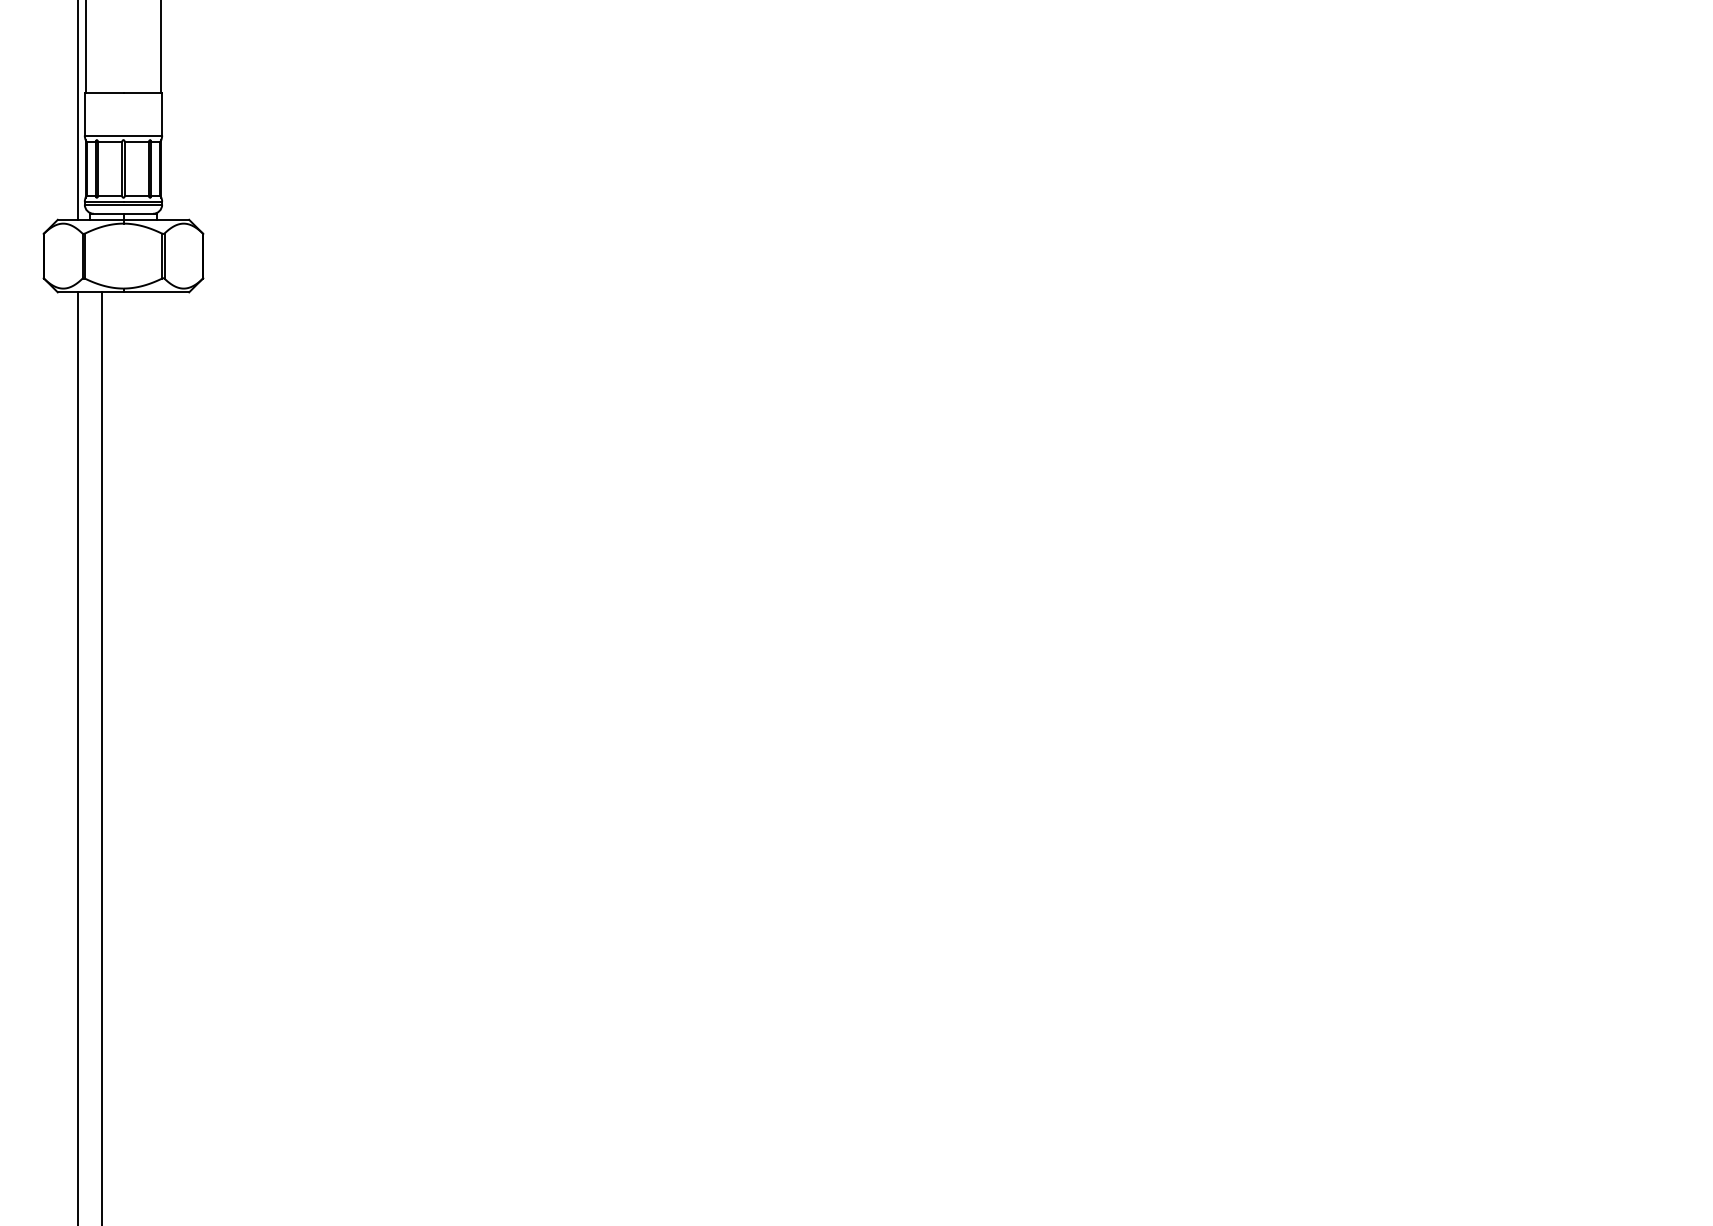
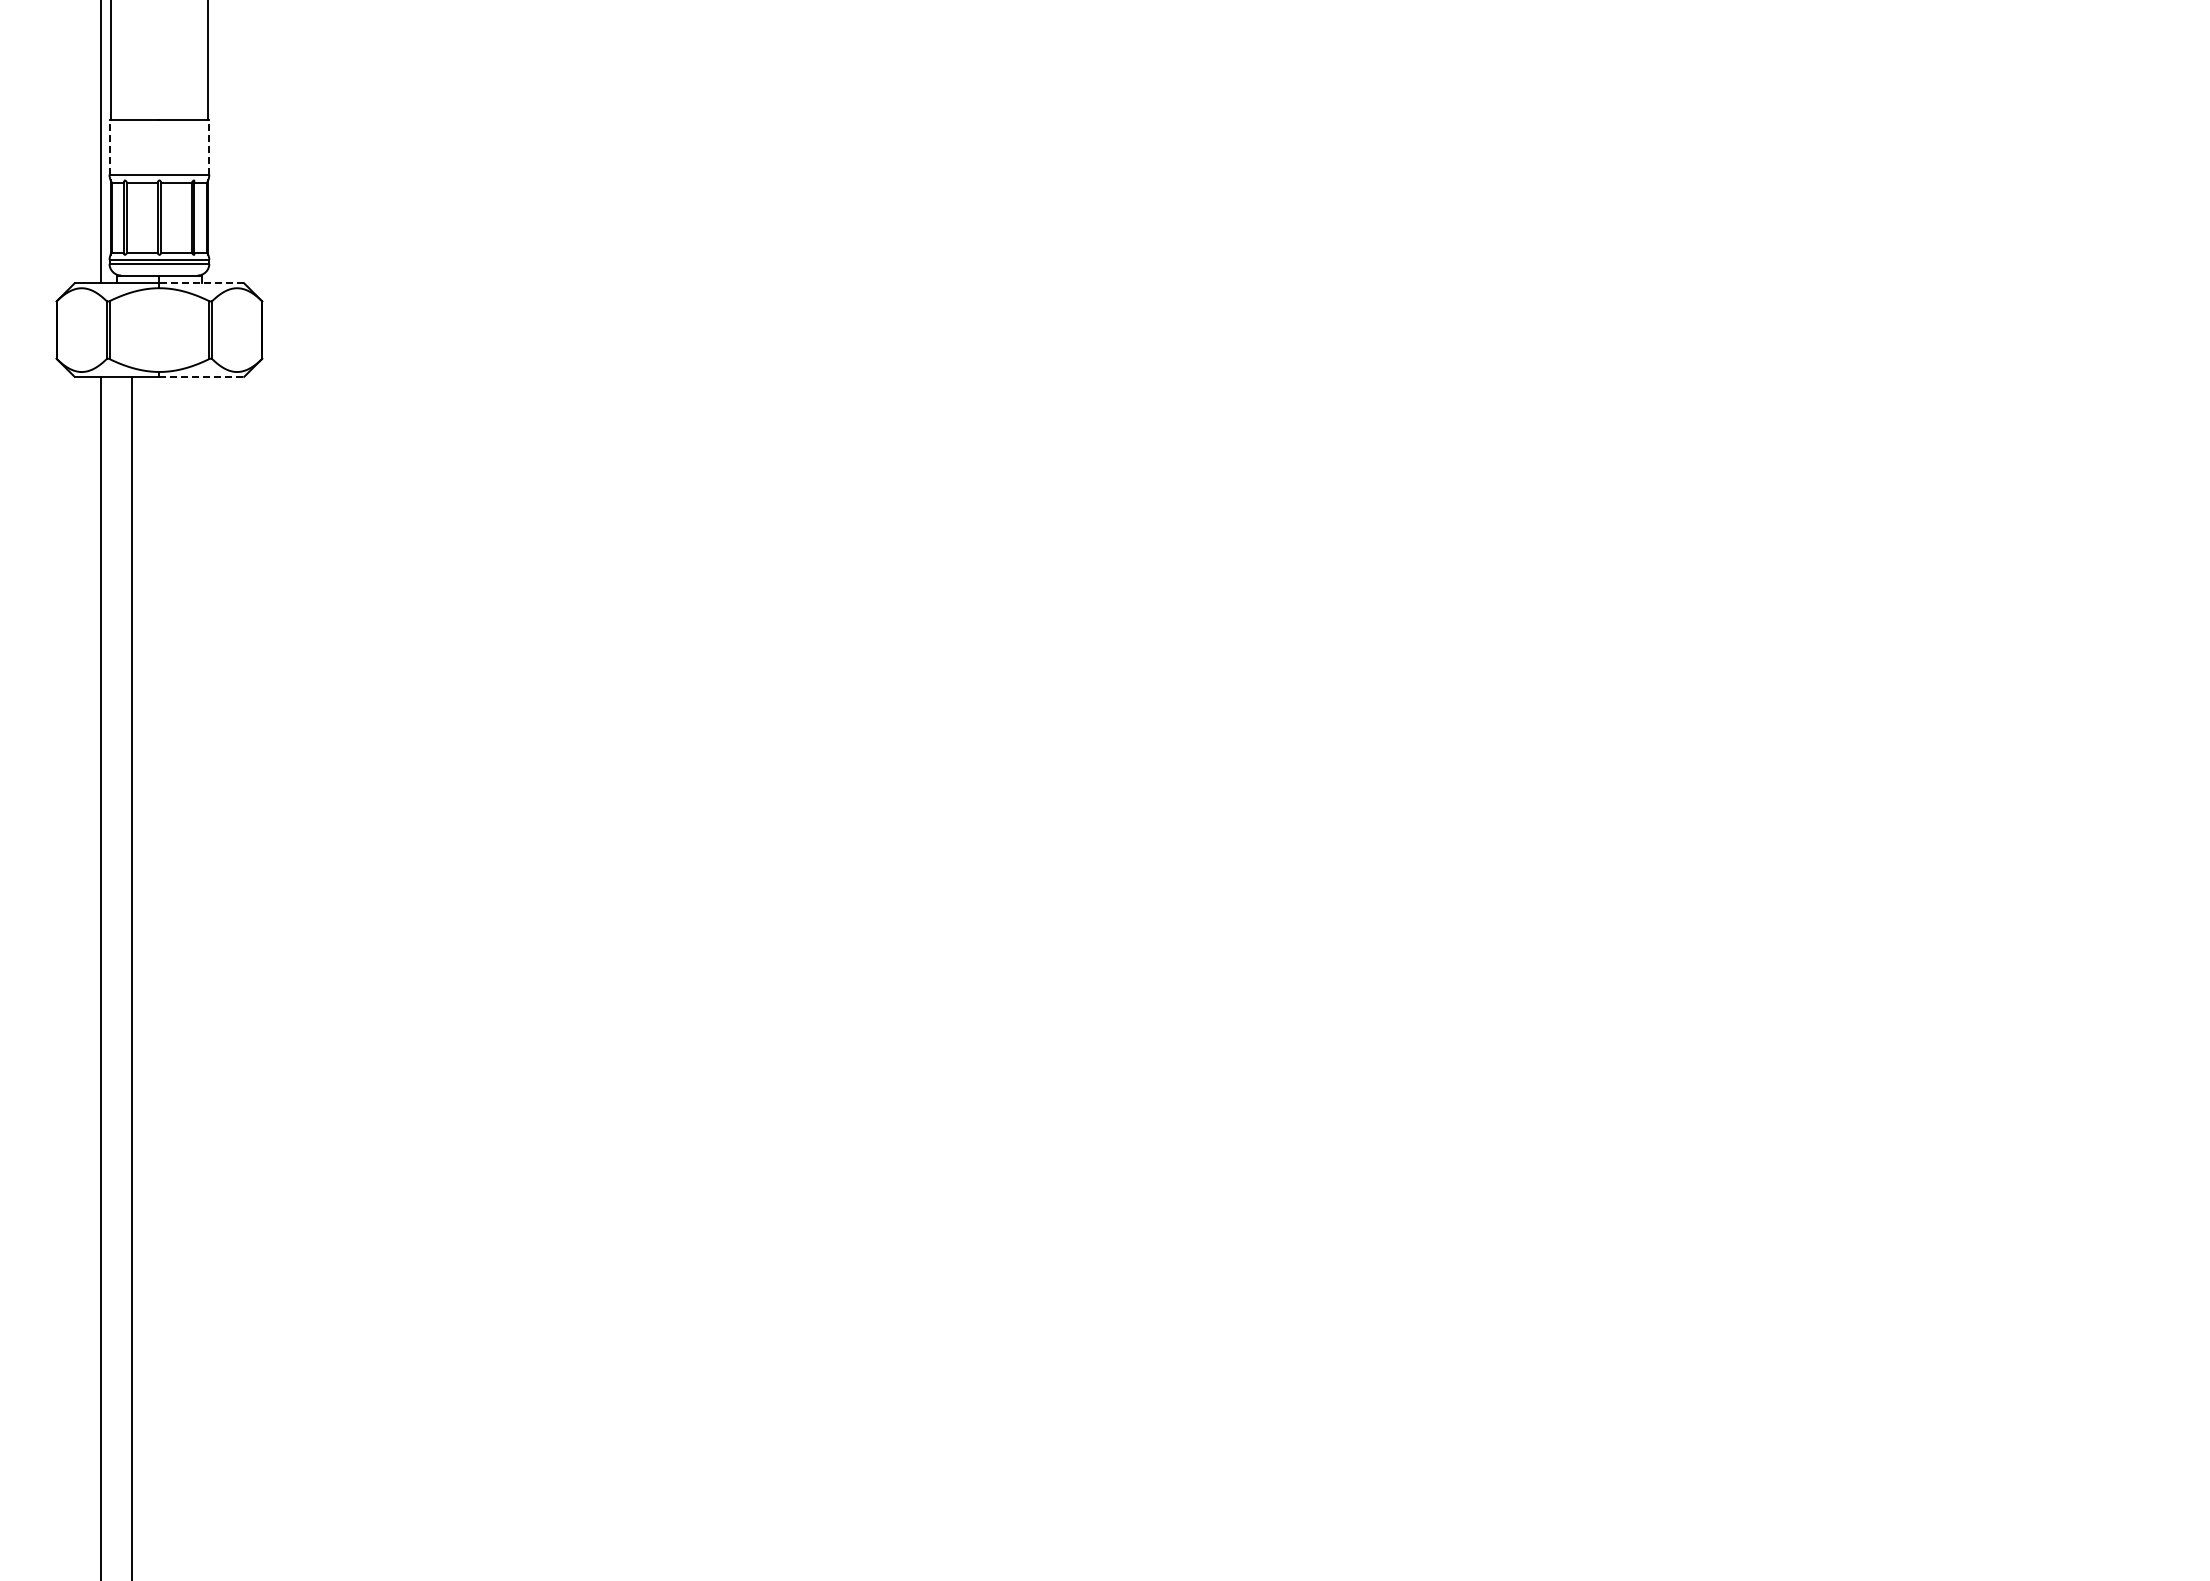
line: (84, 113) -> (109, 146), solid -> dashed
line: (162, 113) -> (209, 146), solid -> dashed
line: (156, 219) -> (201, 283), solid -> dashed
line: (156, 292) -> (202, 376), solid -> dashed

